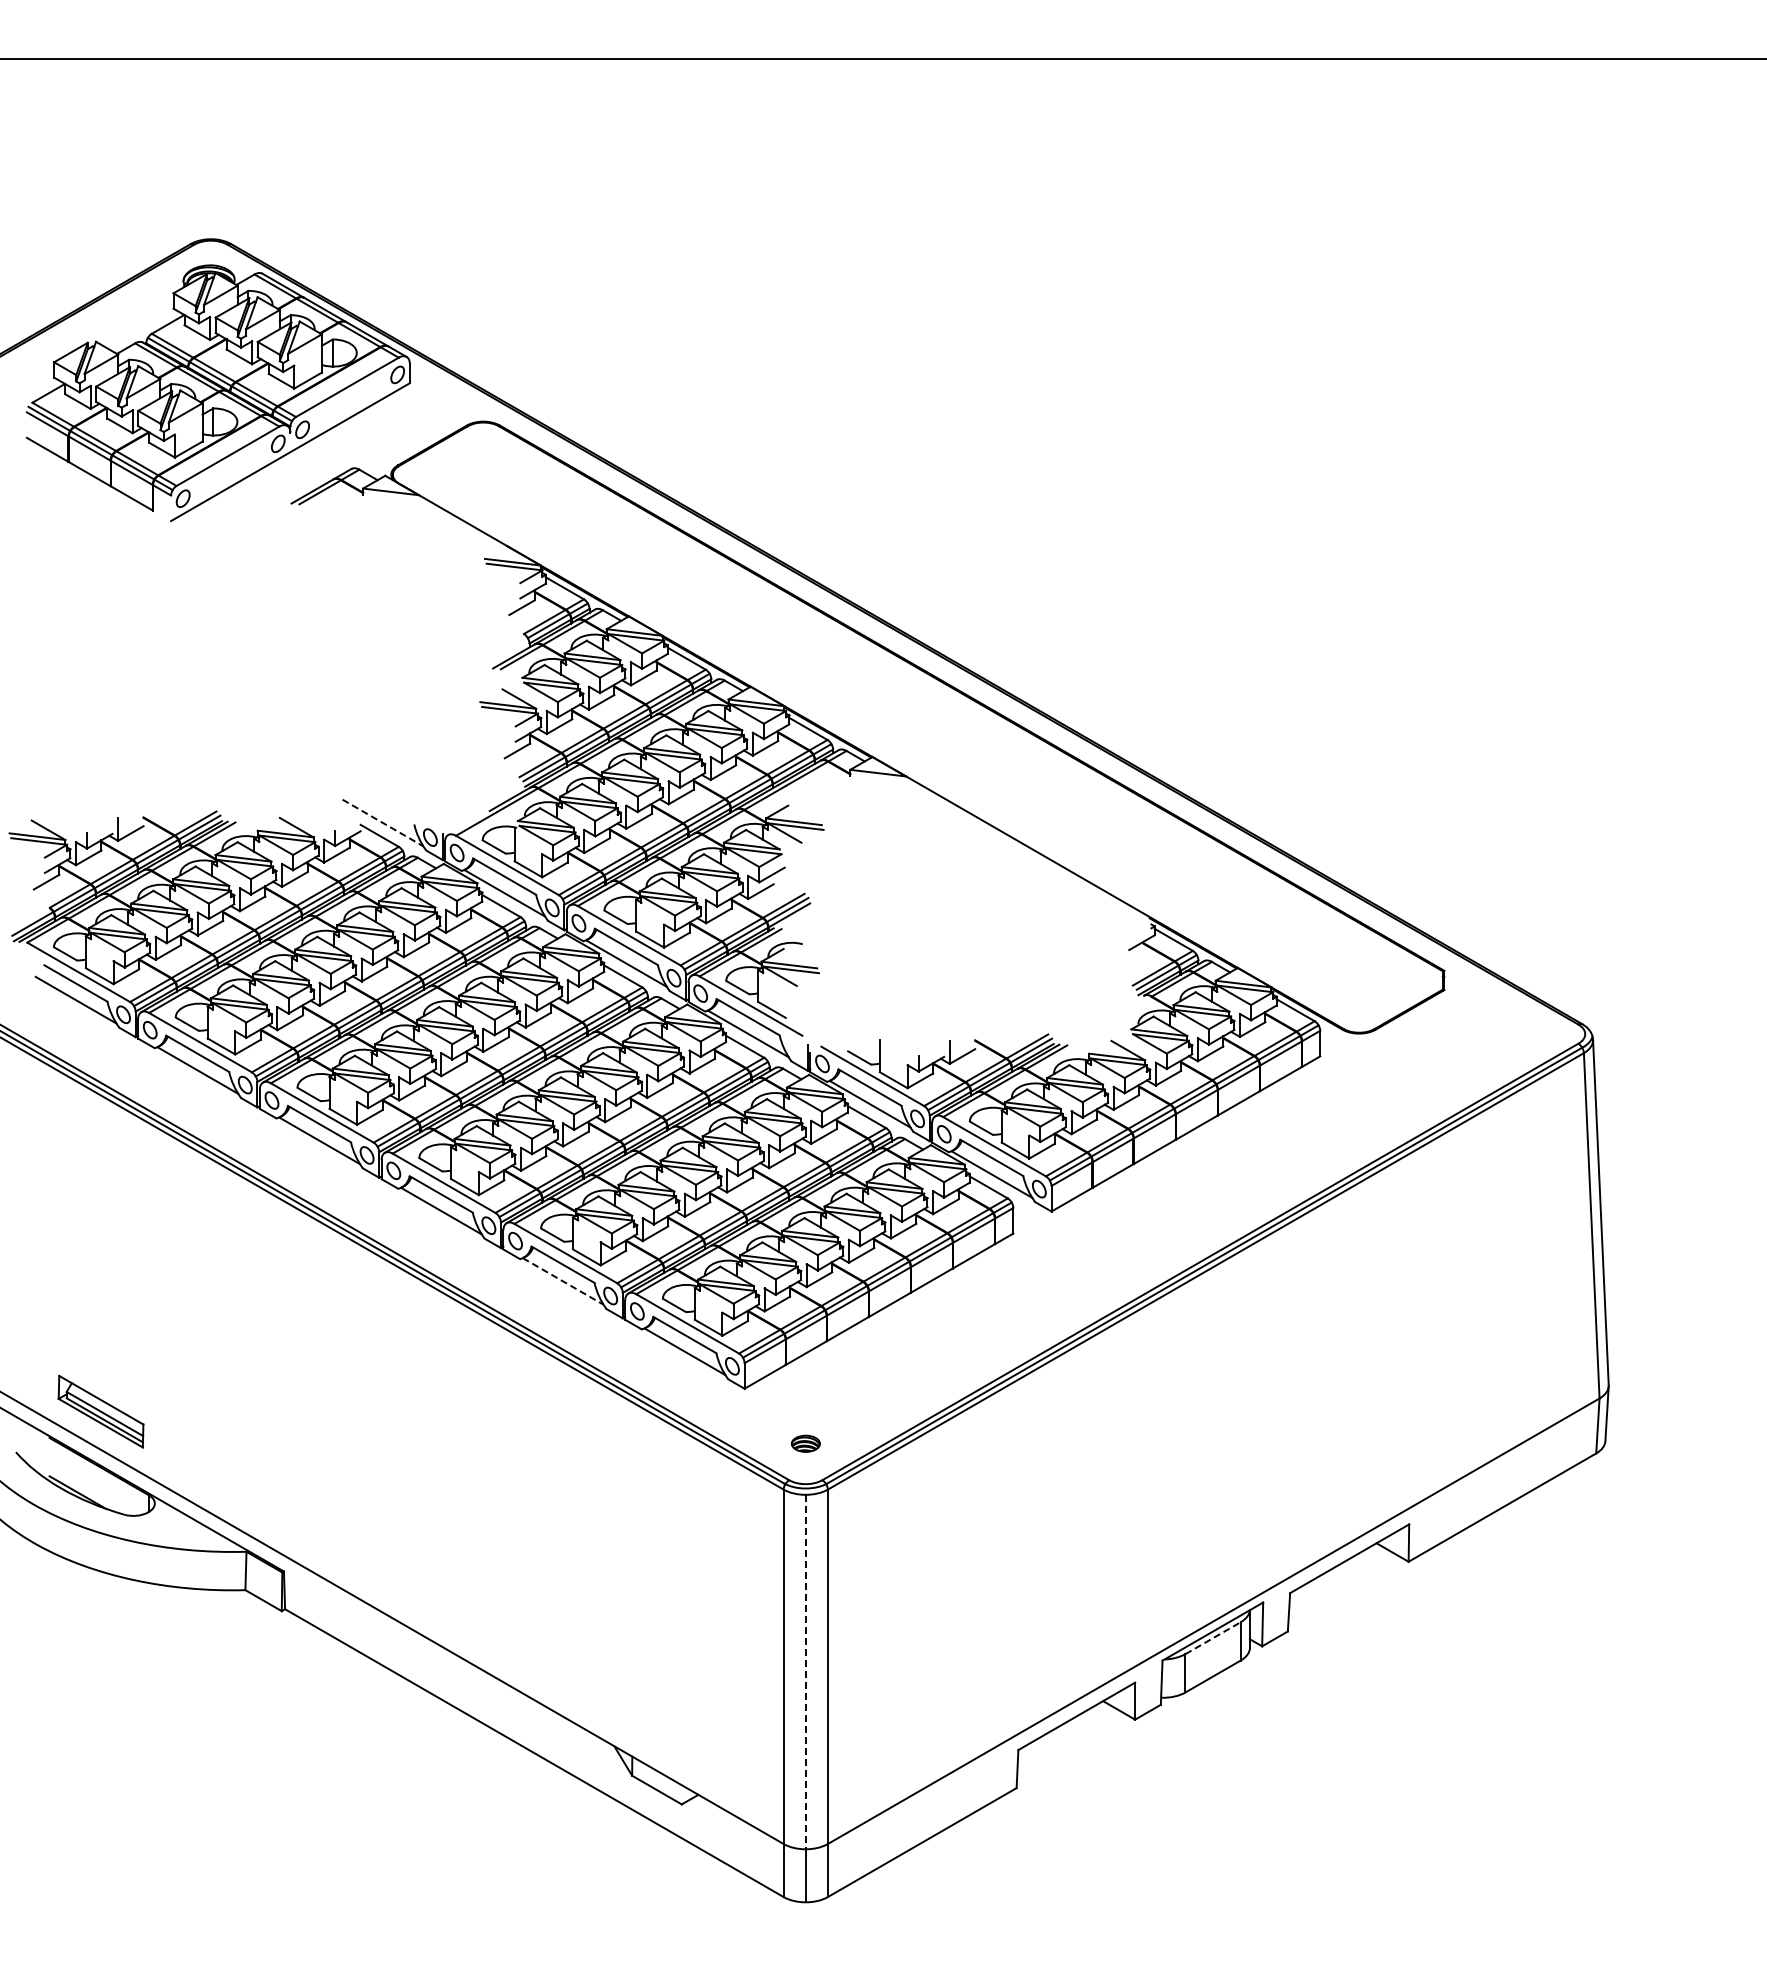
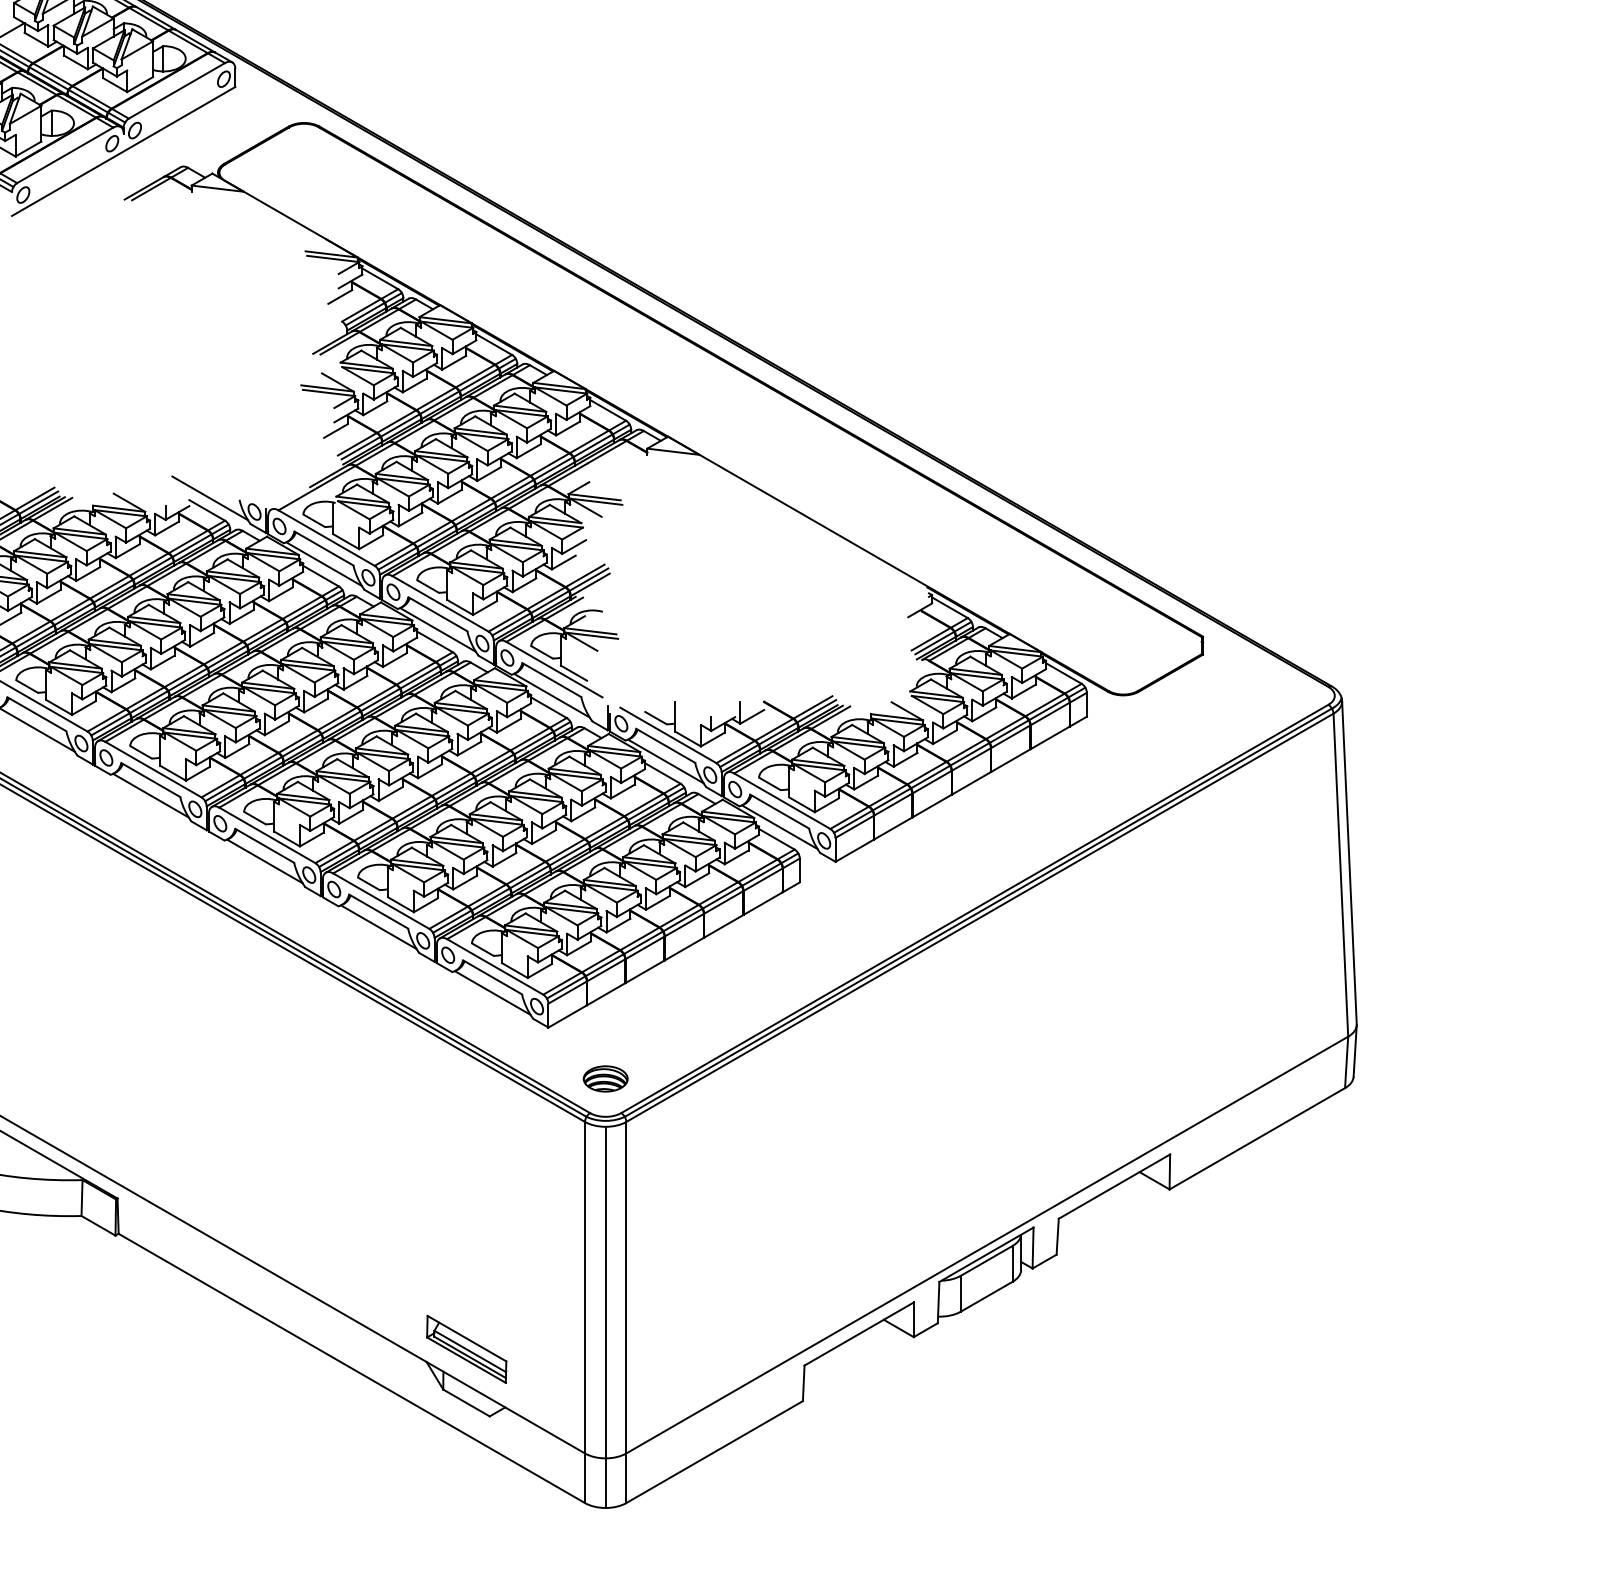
line: (383, 823) -> (210, 498), dashed -> solid
line: (563, 1281) -> (379, 927), dashed -> solid
part: (805, 1443) -> (605, 1078), size x1.67
line: (1213, 1638) -> (987, 1261), dashed -> solid
line: (805, 1672) -> (605, 1293), dashed -> solid
part: (656, 1732) -> (466, 1349), added

